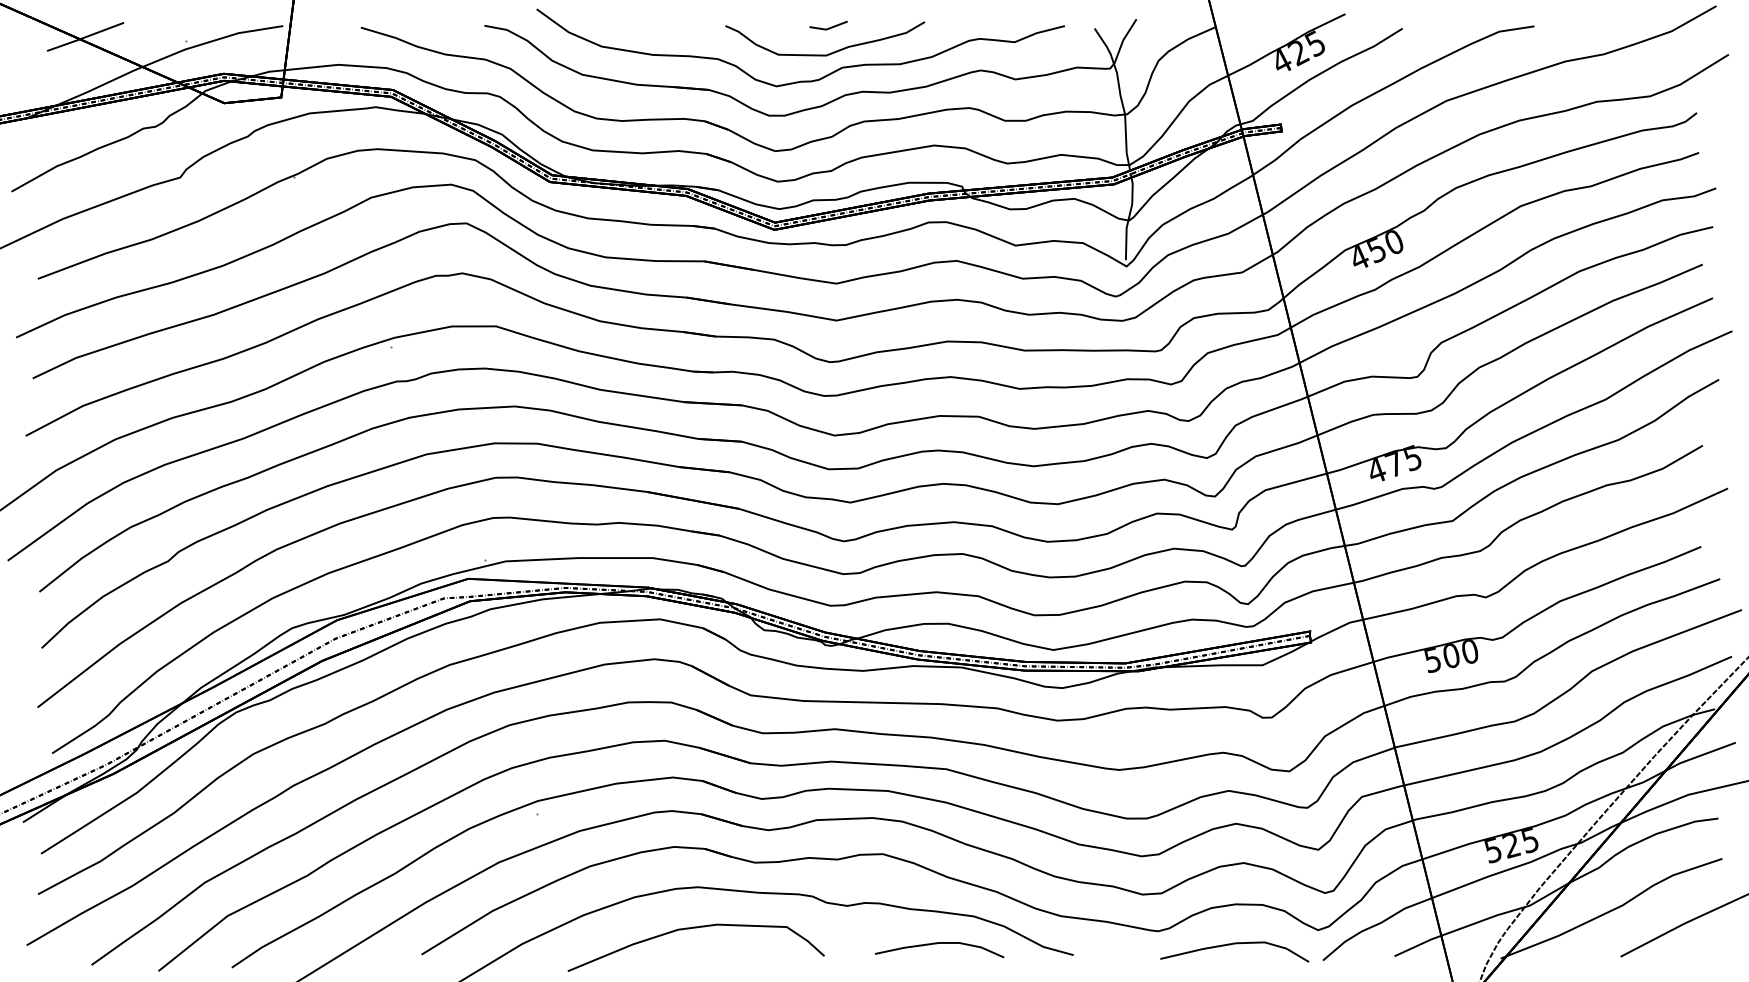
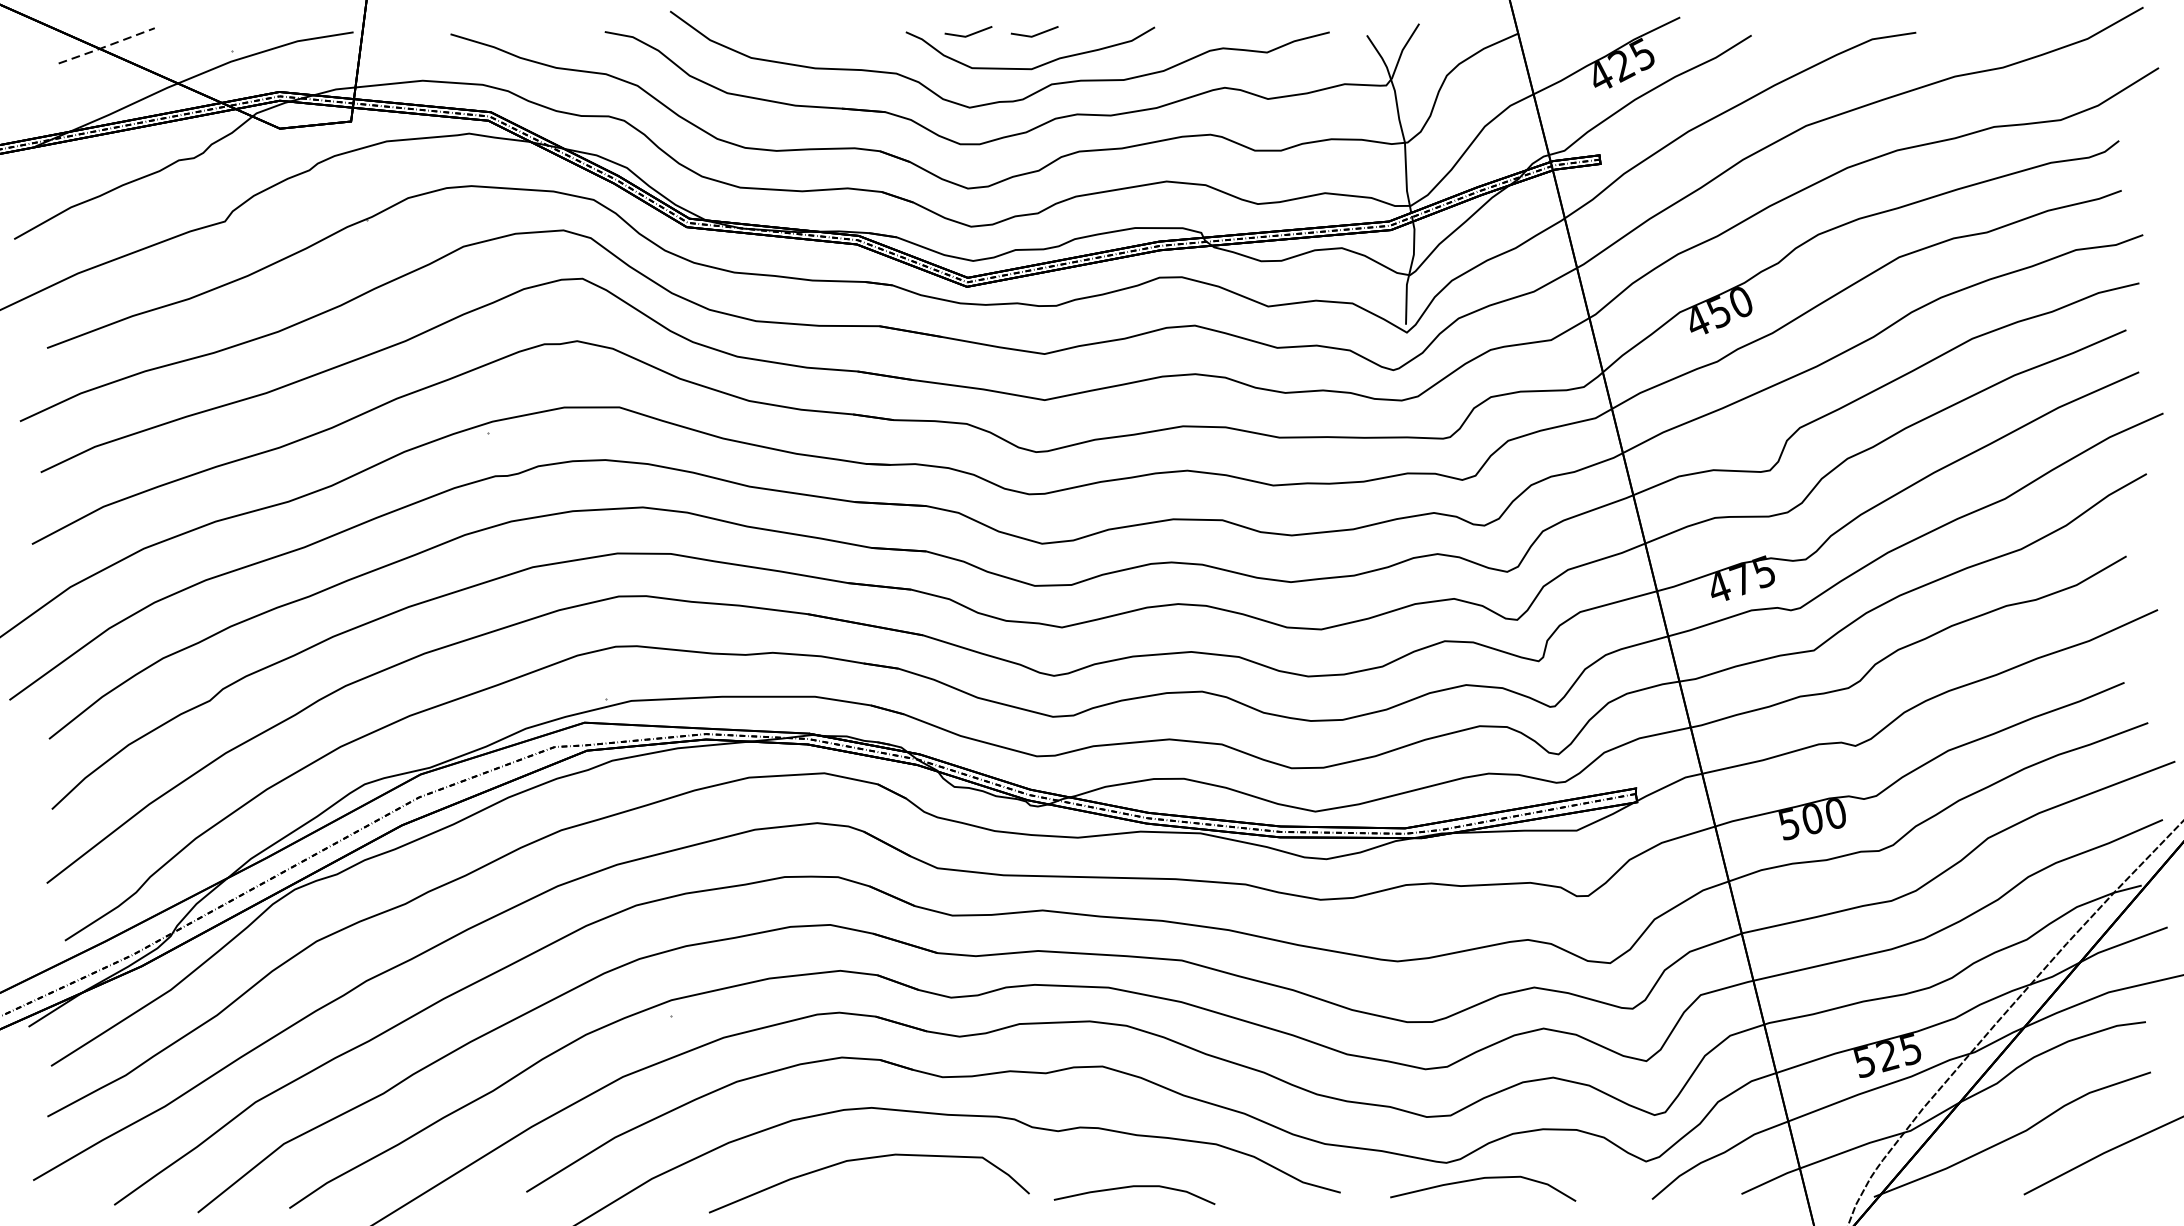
line: (775, 27) -> (968, 34), added
line: (85, 37) -> (106, 46), solid -> dashed
curve: (937, 944) -> (1131, 1188), moved
curve: (1234, 944) -> (1482, 1179), moved

